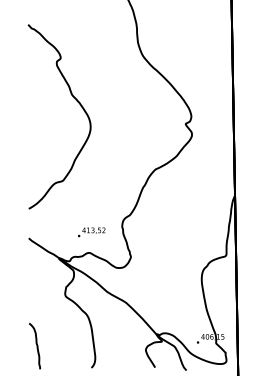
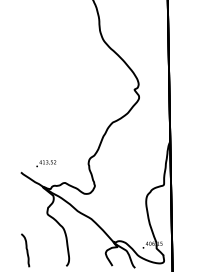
curve: (76, 101) -> (55, 73), removed
text: (91, 232) -> (46, 163), moved

